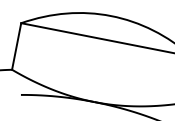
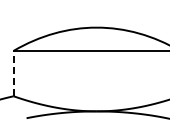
line: (16, 46) -> (13, 73), solid -> dashed

